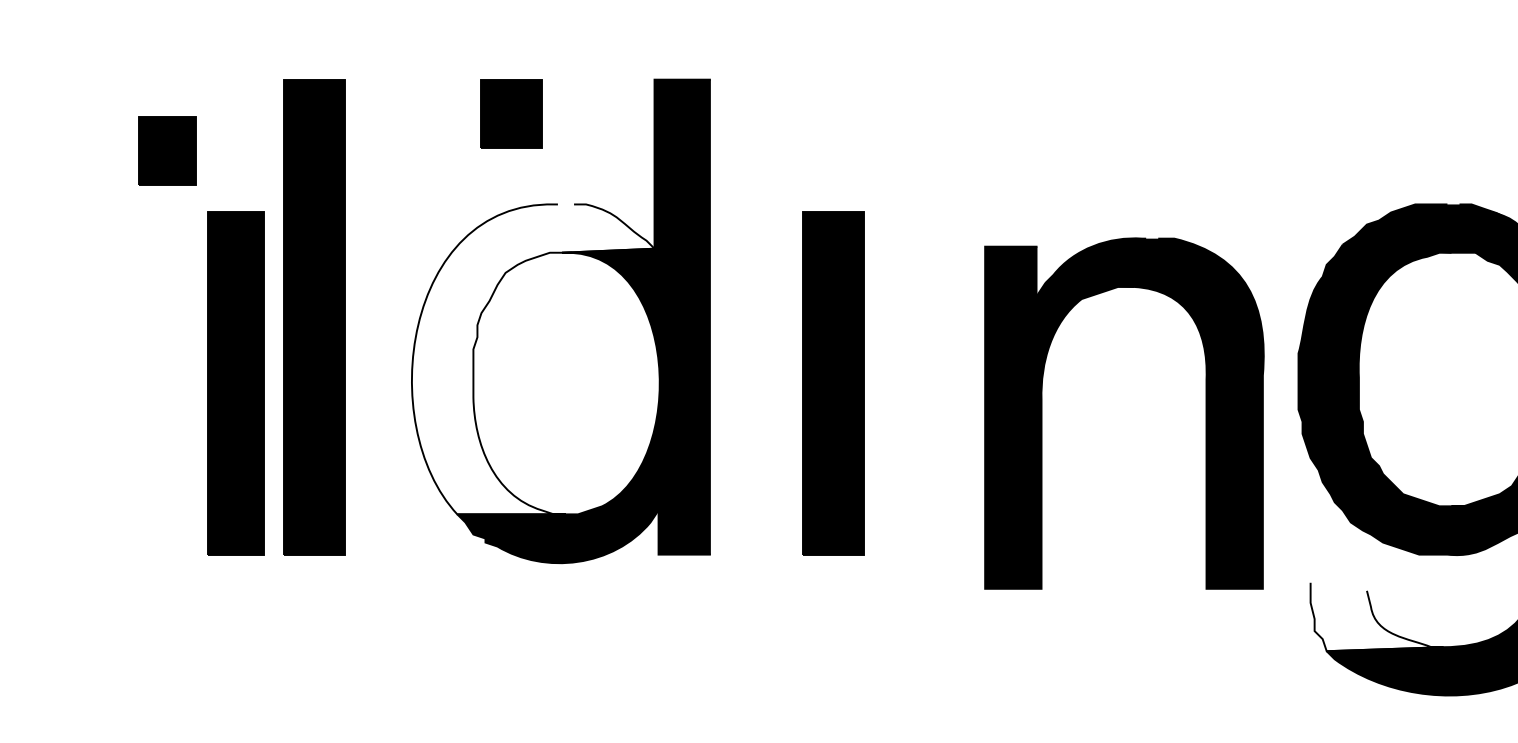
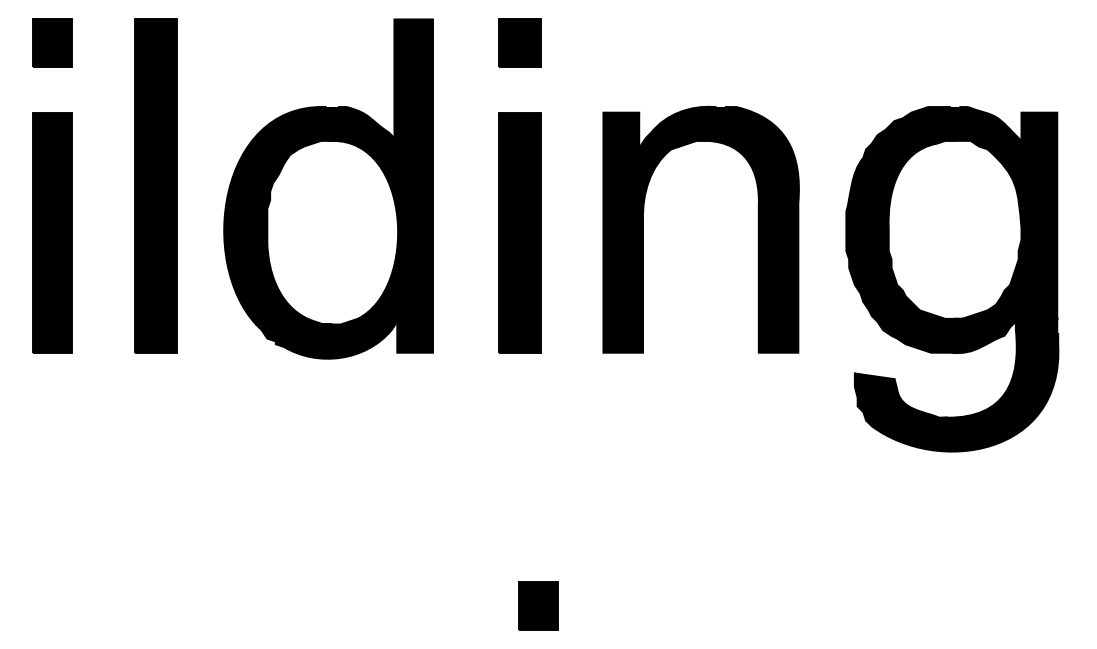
part: (510, 112) -> (519, 42), moved
part: (167, 149) -> (52, 42), moved
fill: (533, 359) -> (309, 215), added
part: (235, 383) -> (52, 232), moved
part: (1042, 413) -> (643, 229), moved
fill: (1377, 616) -> (901, 396), added

